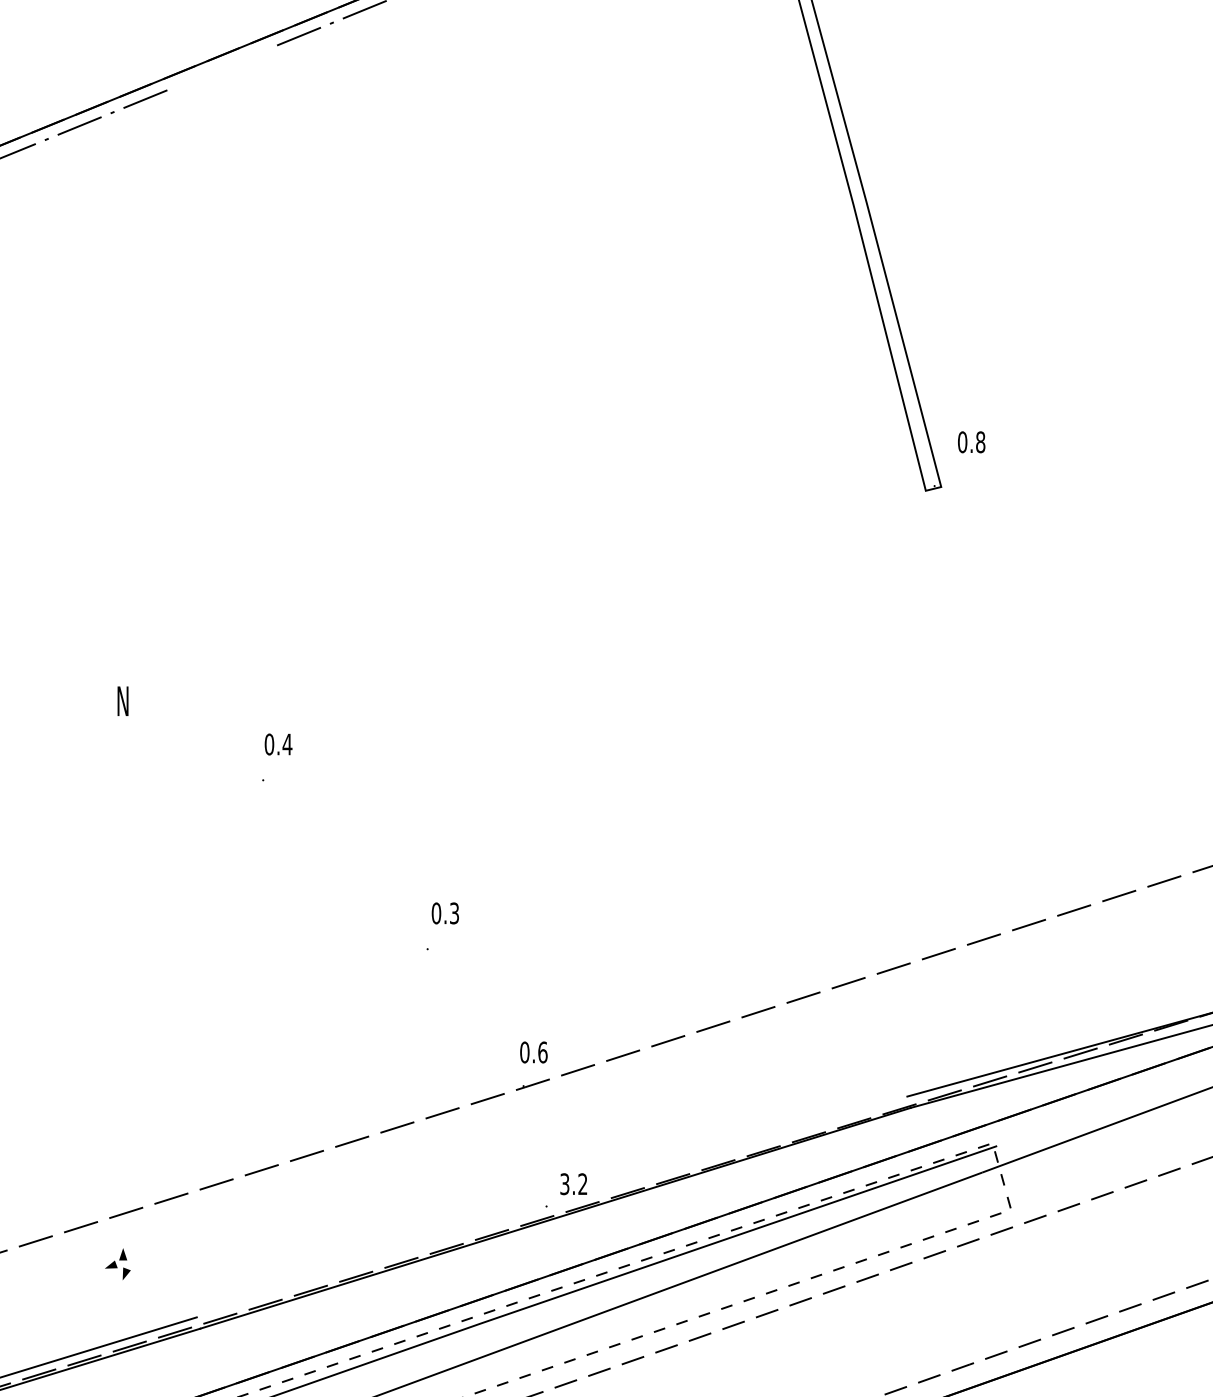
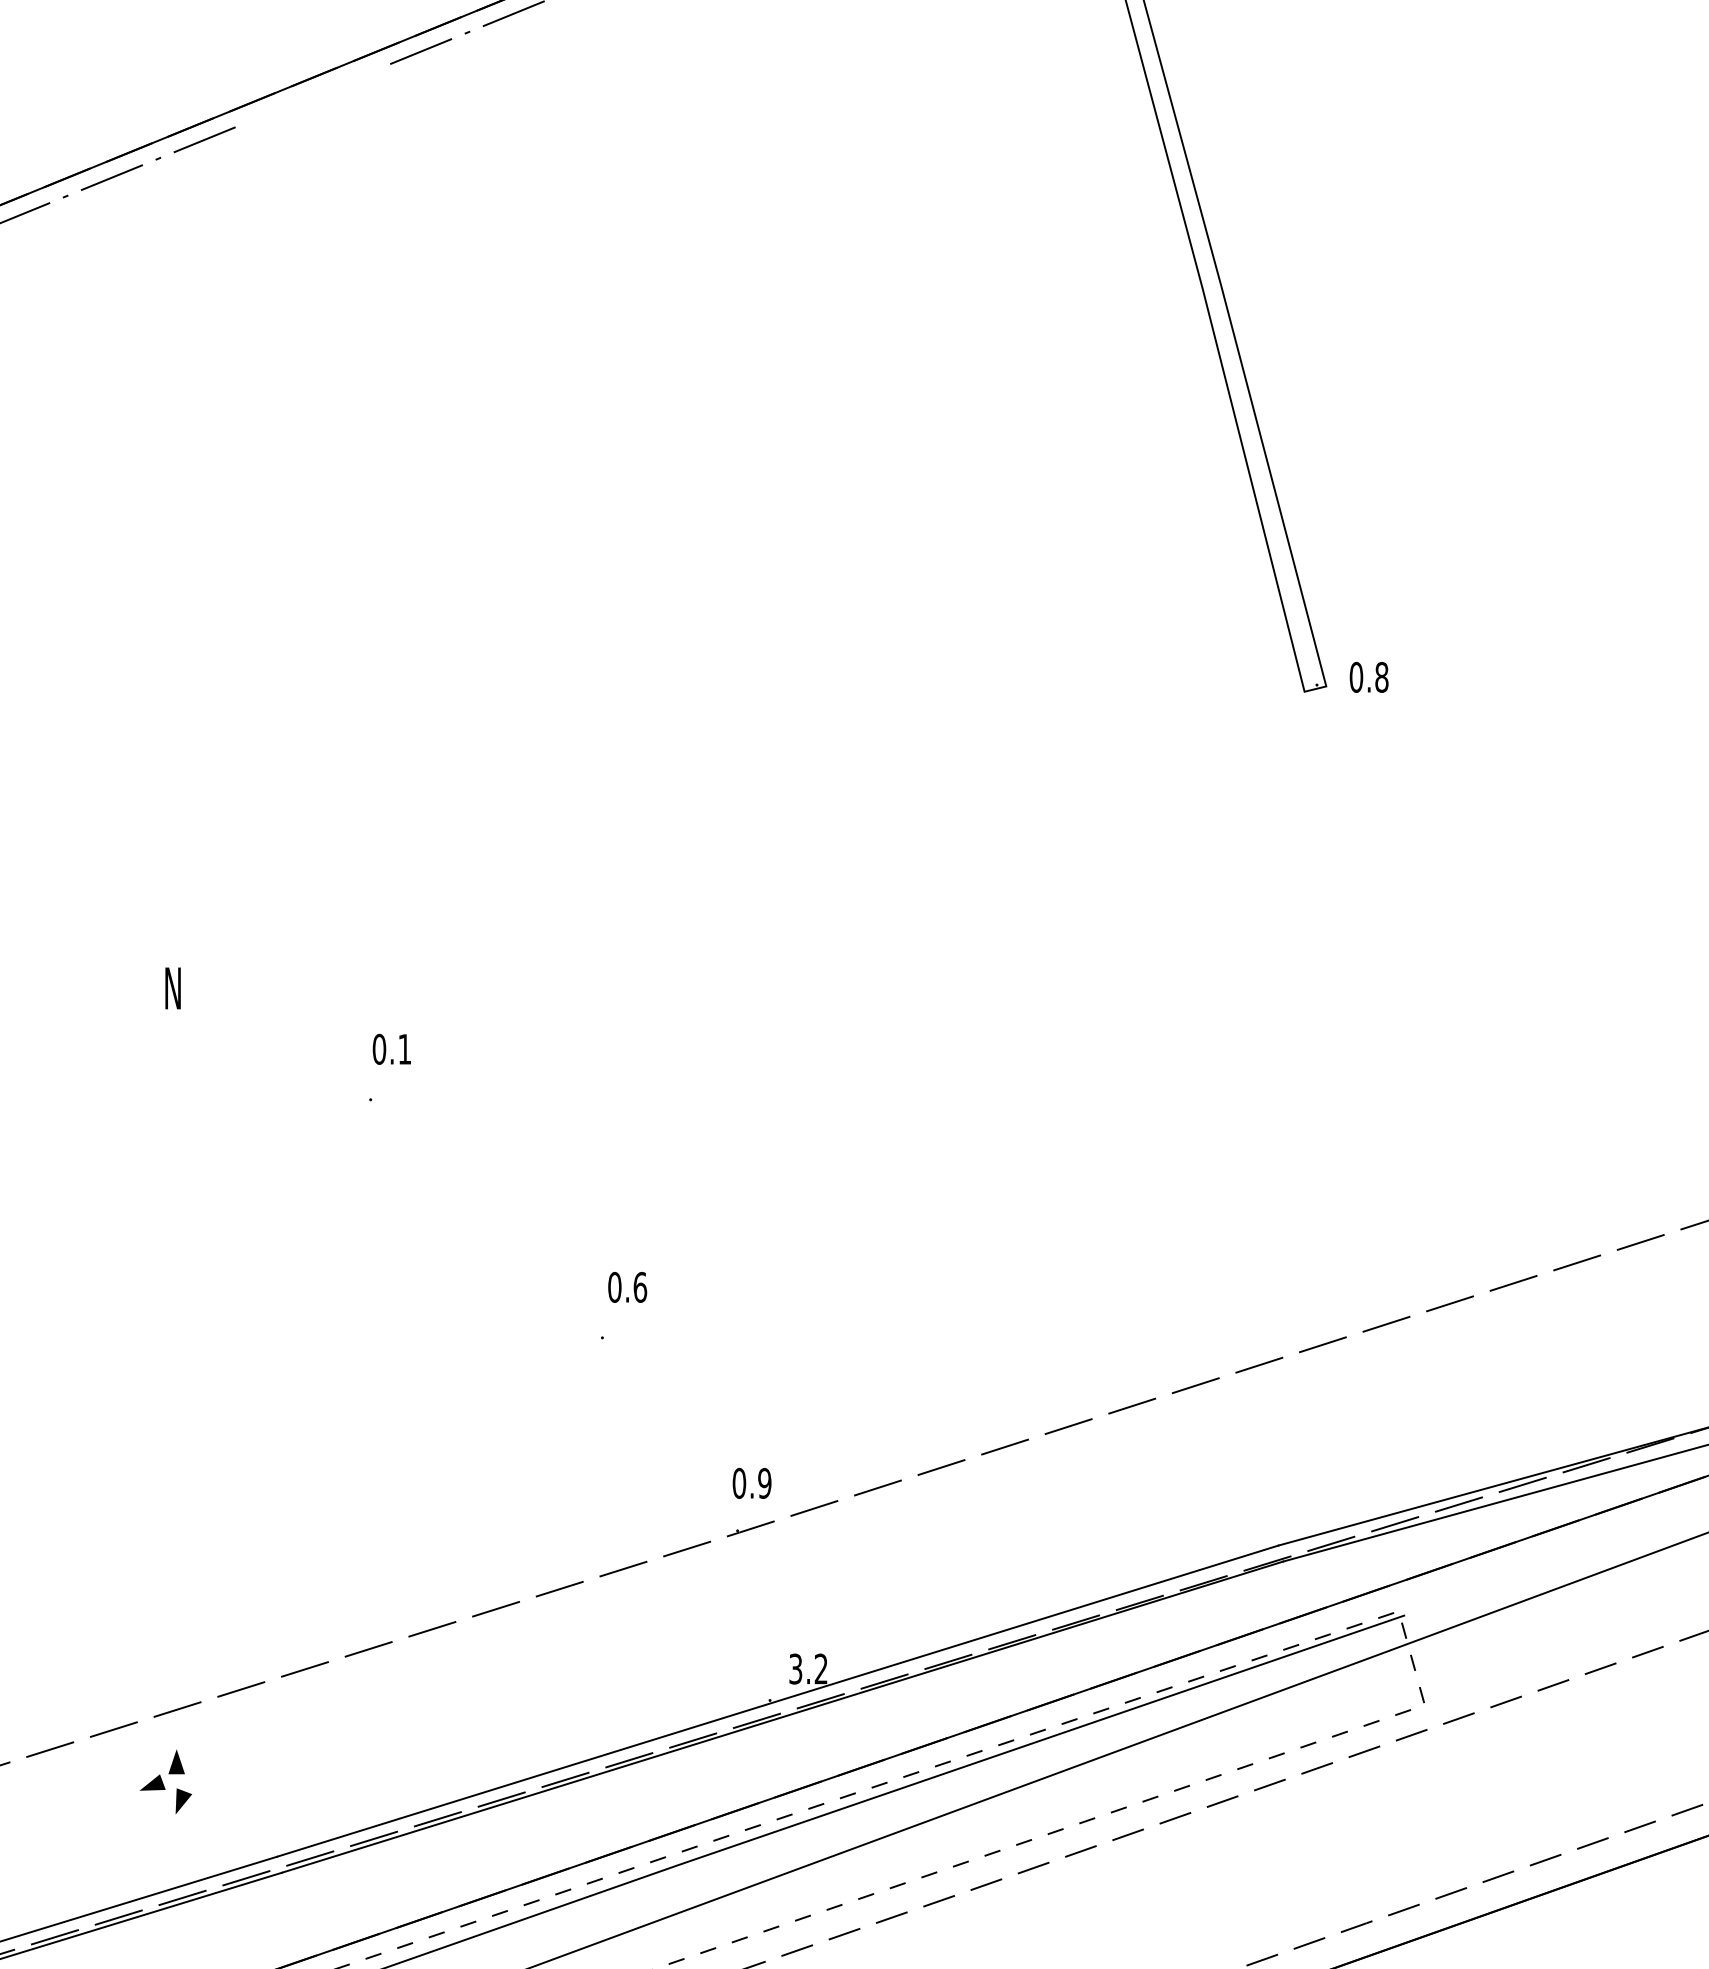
text: (971, 441) -> (1368, 676), moved
text: (287, 744) -> (404, 1049), 0.4 -> 0.1
text: (454, 912) -> (640, 1286), 0.3 -> 0.6
text: (542, 1051) -> (764, 1482), 0.6 -> 0.9
line: (551, 1206) -> (777, 1700), added
part: (117, 1263) -> (165, 1781), size x1.43

